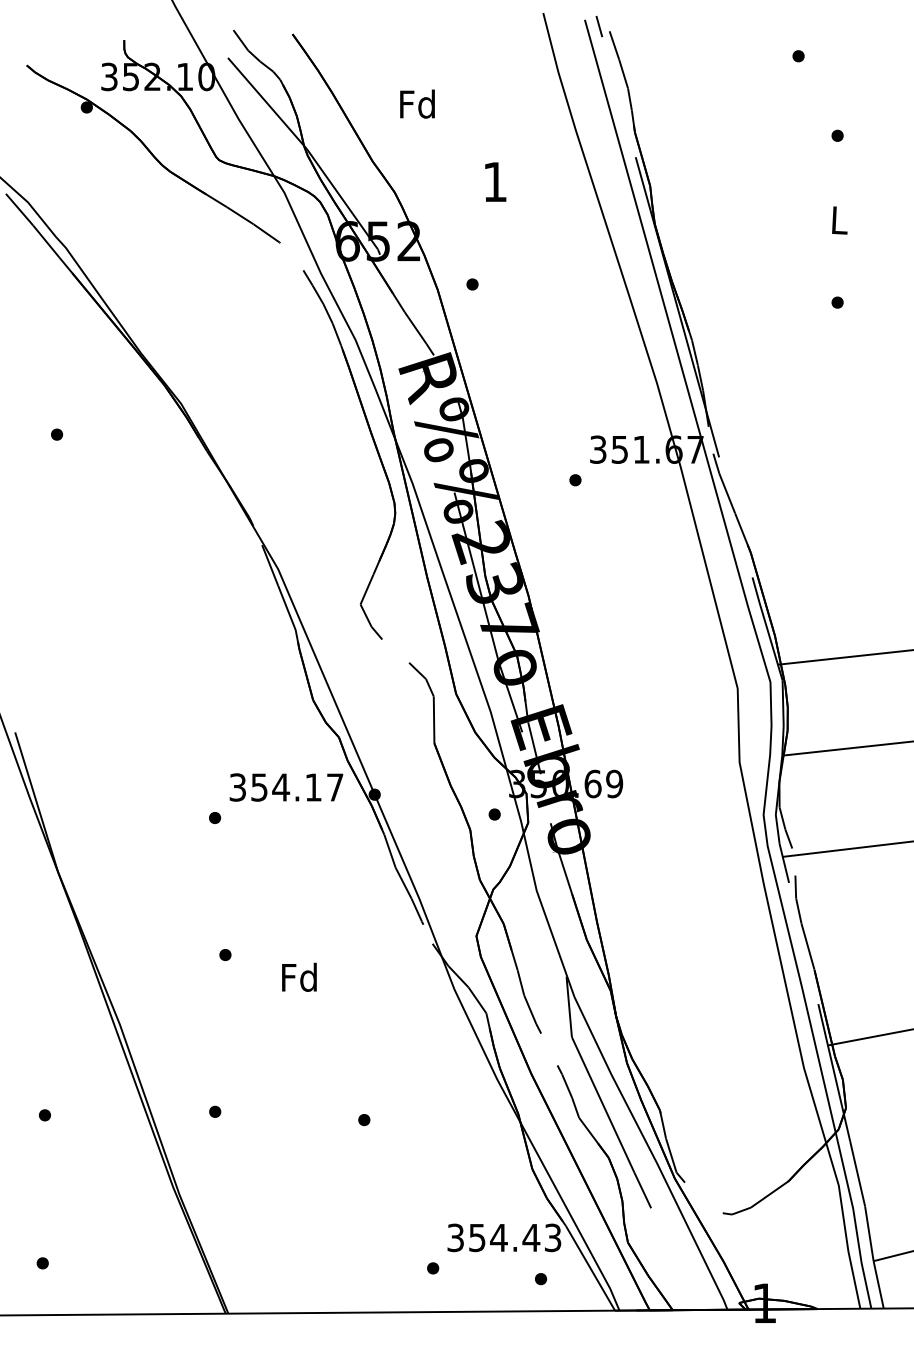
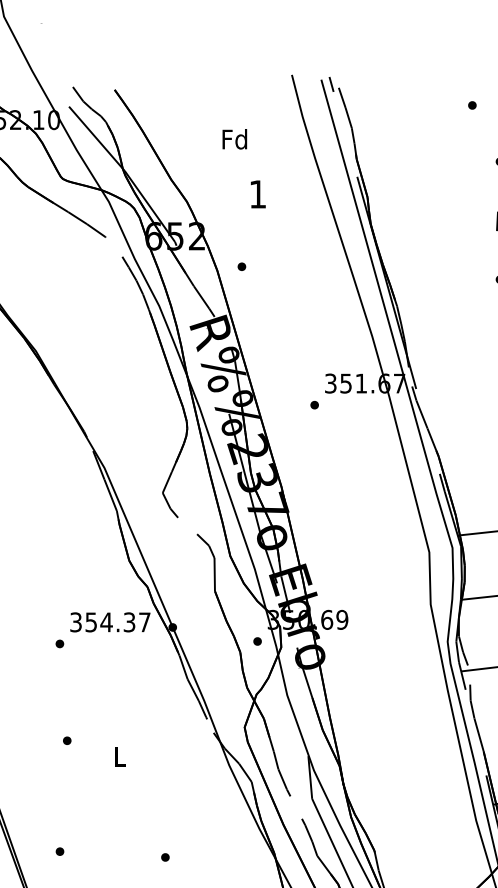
text: (417, 103) -> (234, 138), moved
text: (313, 787) -> (129, 622), 354.17 -> 354.37
text: (299, 976) -> (119, 755), Fd -> L

